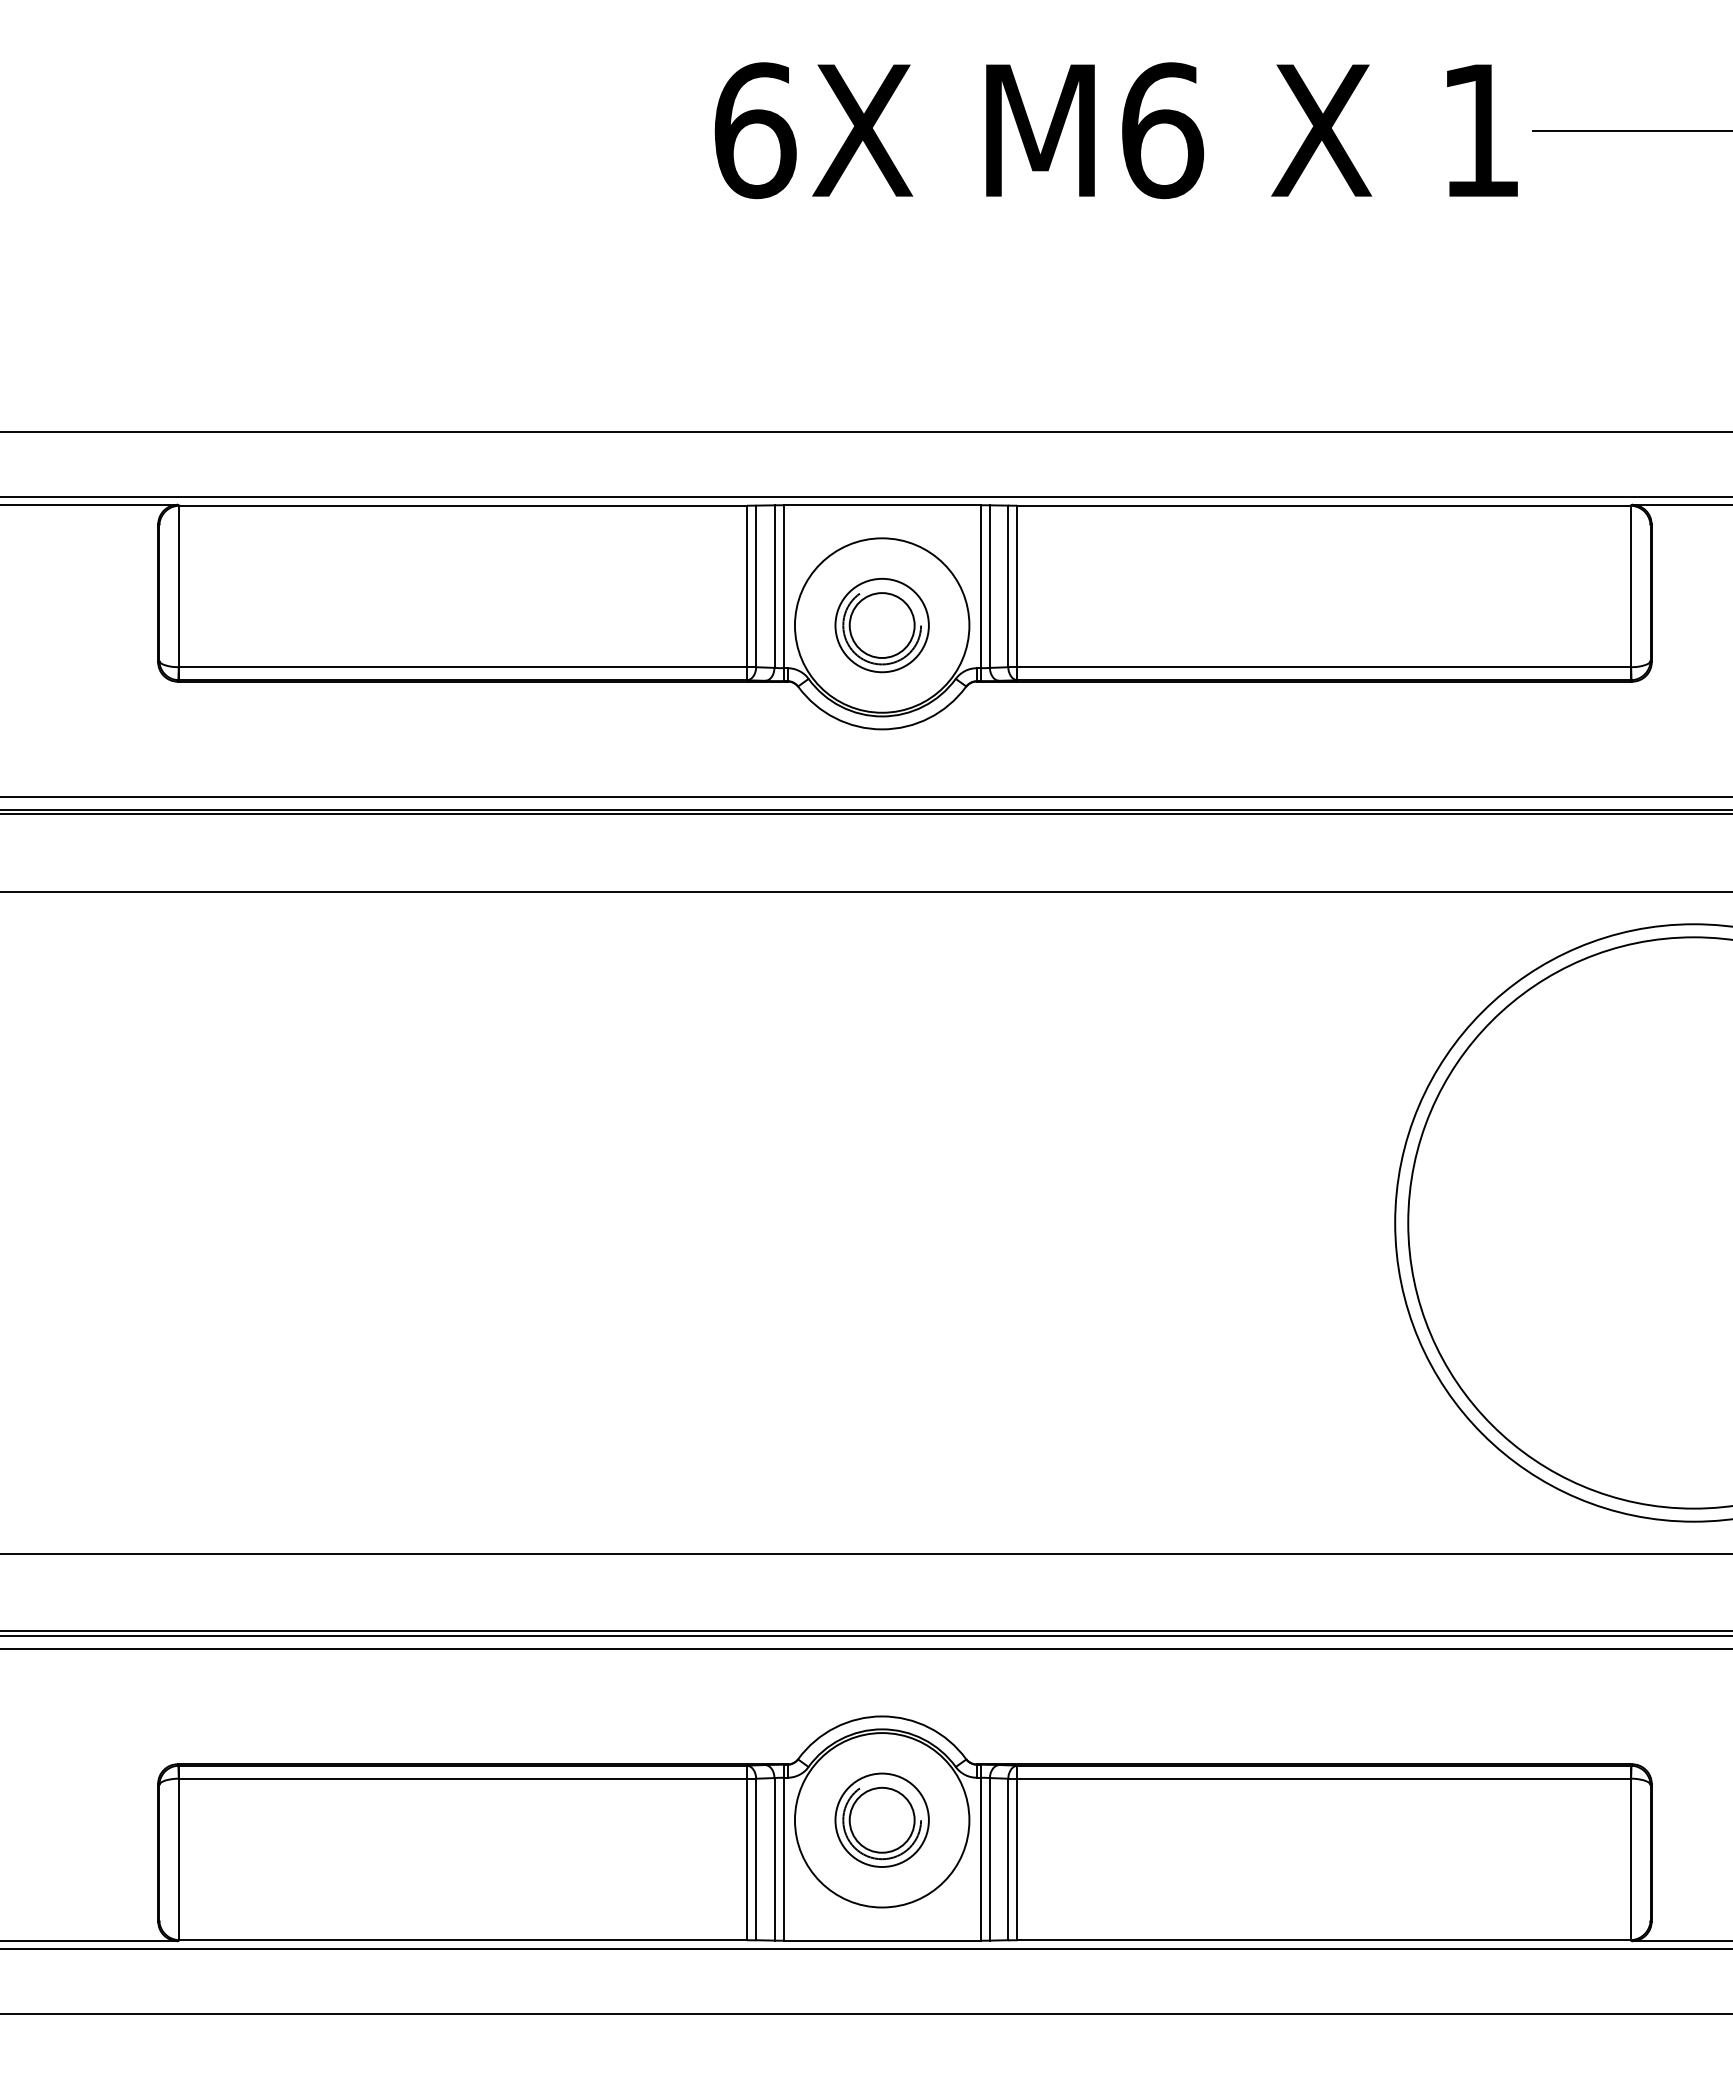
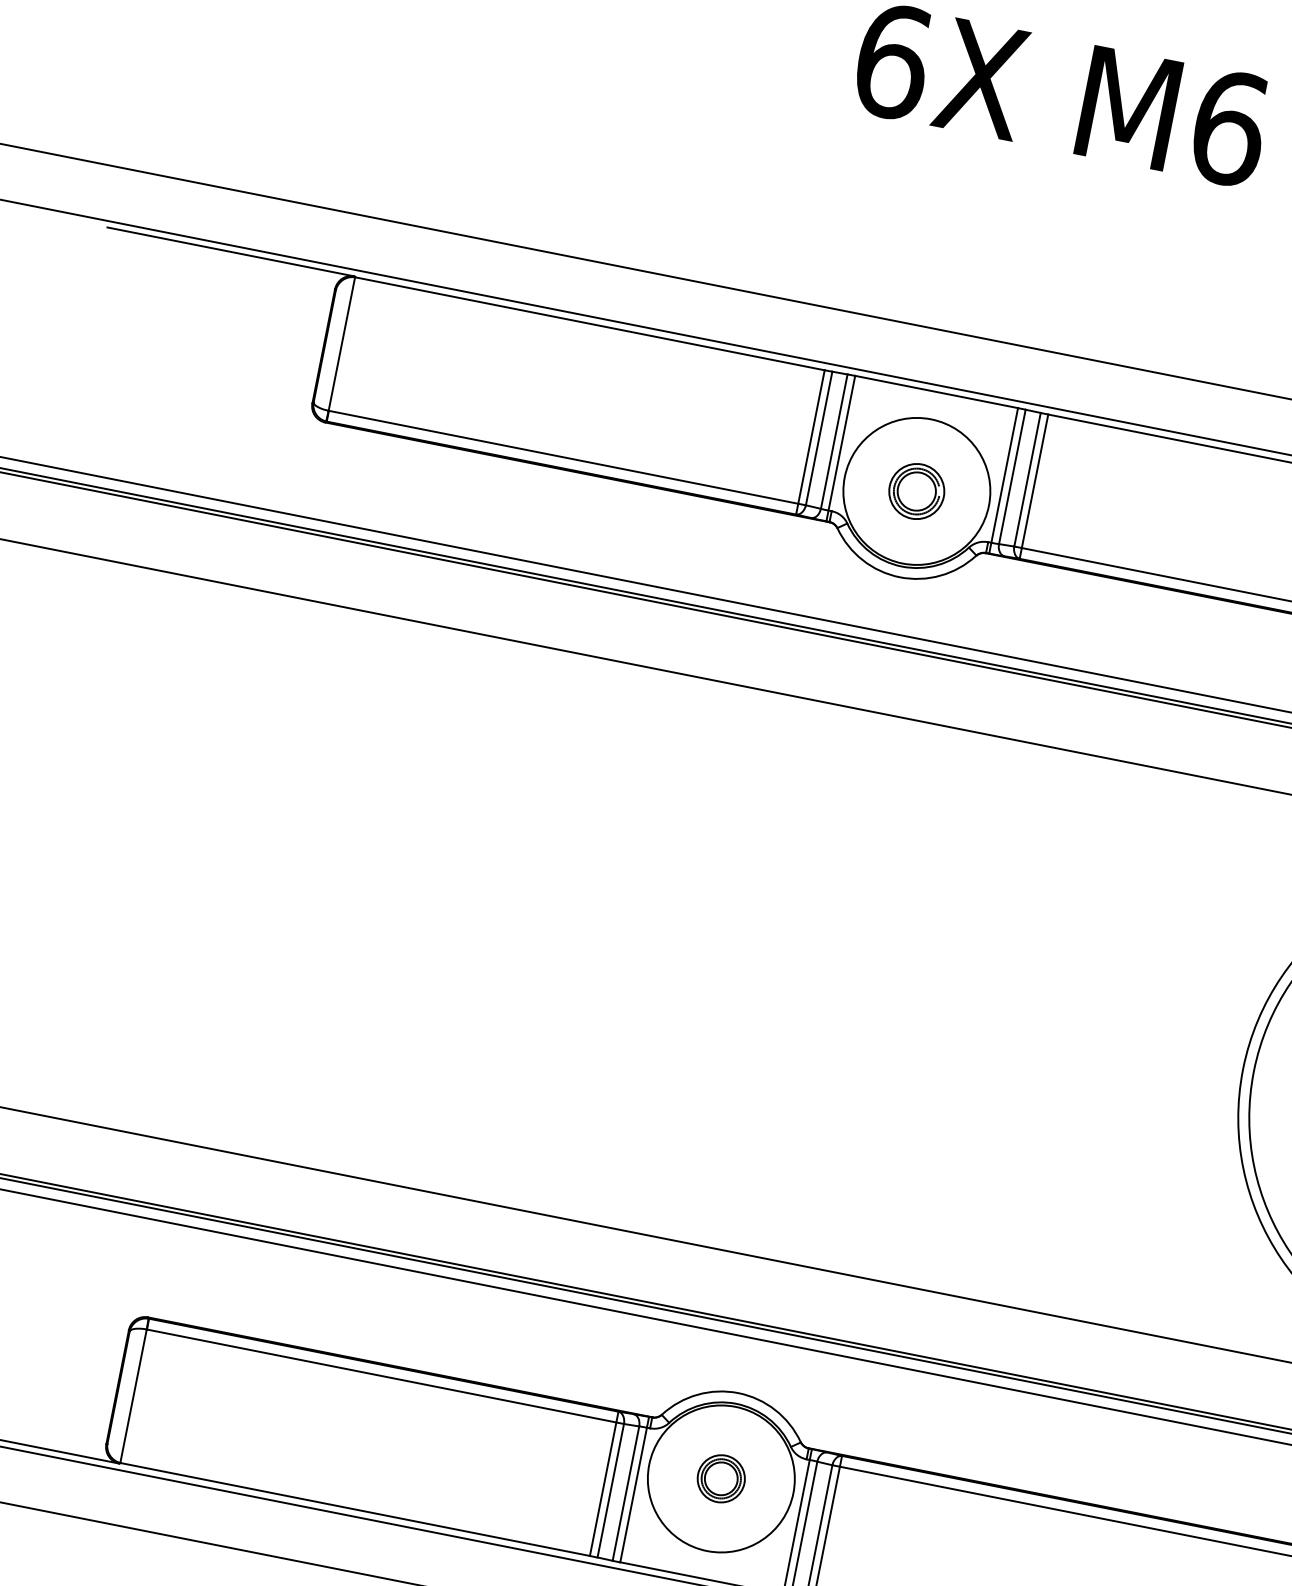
part: (881, 625) -> (916, 491), size x0.7
part: (881, 1819) -> (720, 1478), size x0.6

